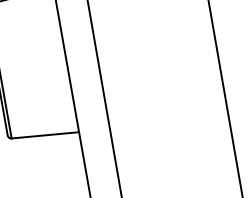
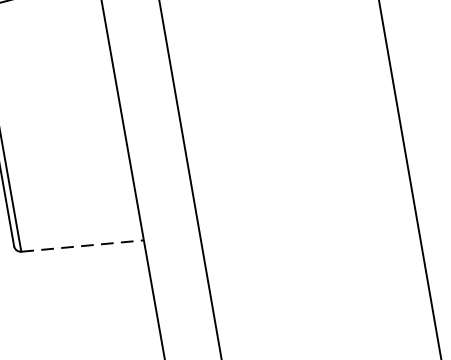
line: (45, 135) -> (82, 246), solid -> dashed

